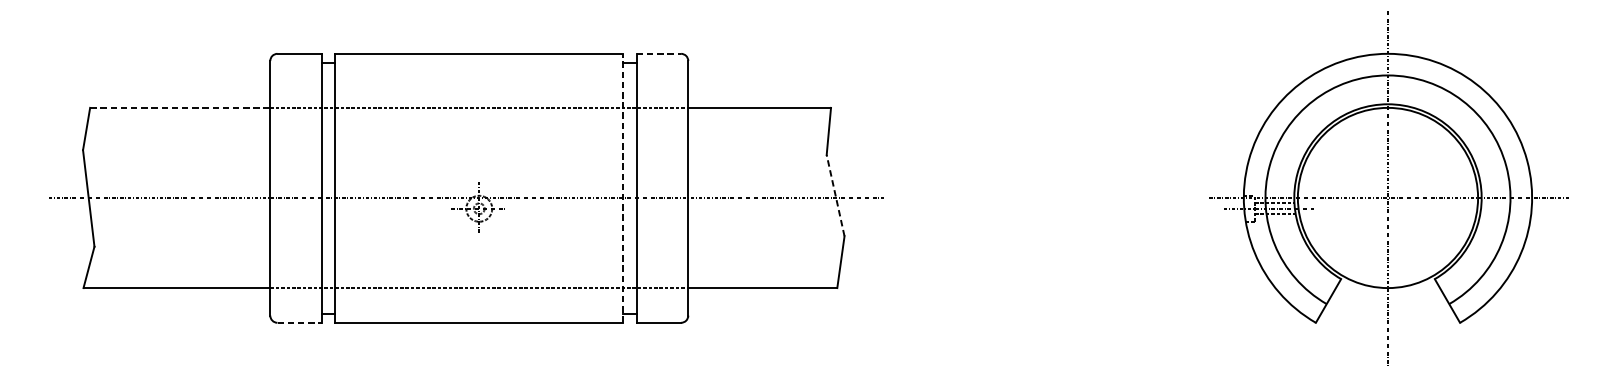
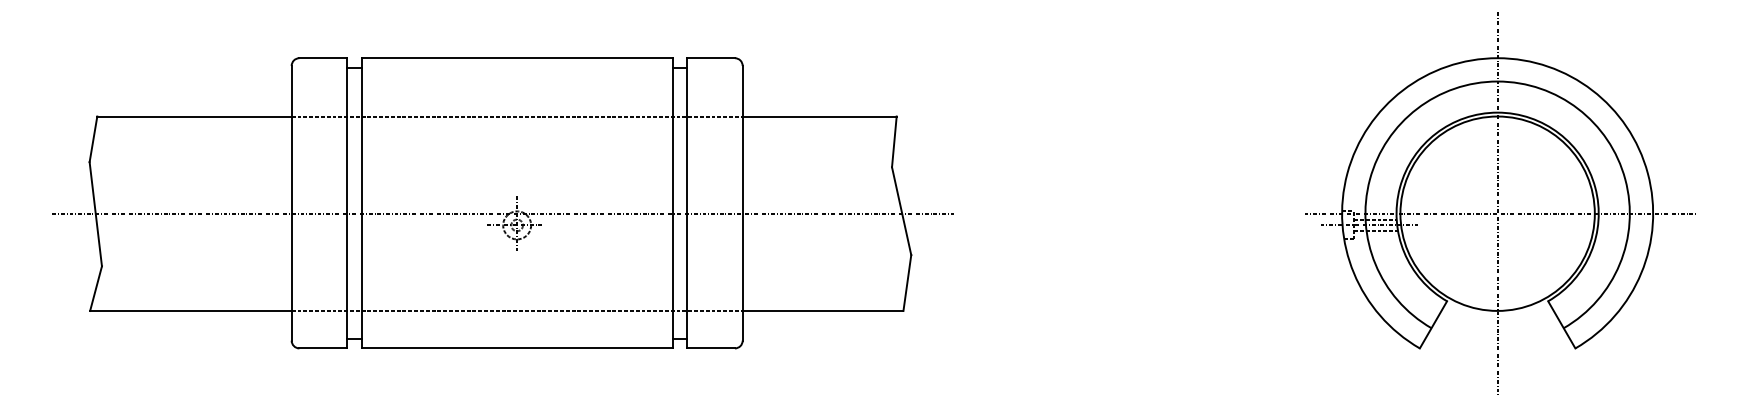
line: (659, 54) -> (711, 58), dashed -> solid
line: (180, 107) -> (194, 116), dashed -> solid
line: (623, 187) -> (672, 202), dashed -> solid
line: (835, 195) -> (901, 211), dashed -> solid
line: (299, 322) -> (323, 348), dashed -> solid

